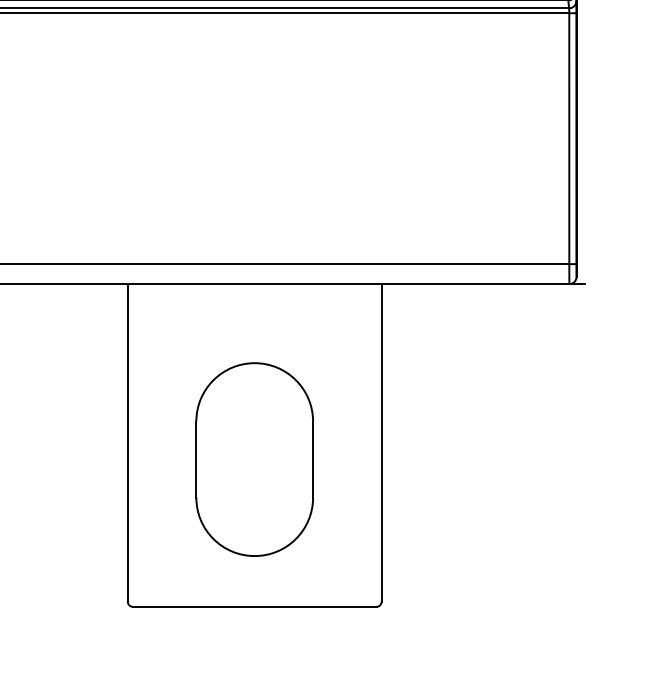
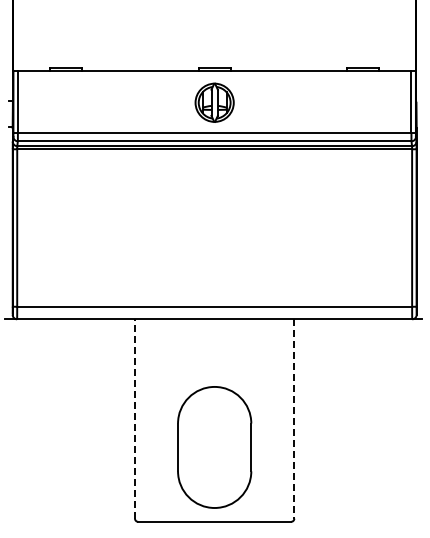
line: (128, 442) -> (135, 418), solid -> dashed
line: (381, 442) -> (294, 418), solid -> dashed
part: (254, 459) -> (214, 447), moved

